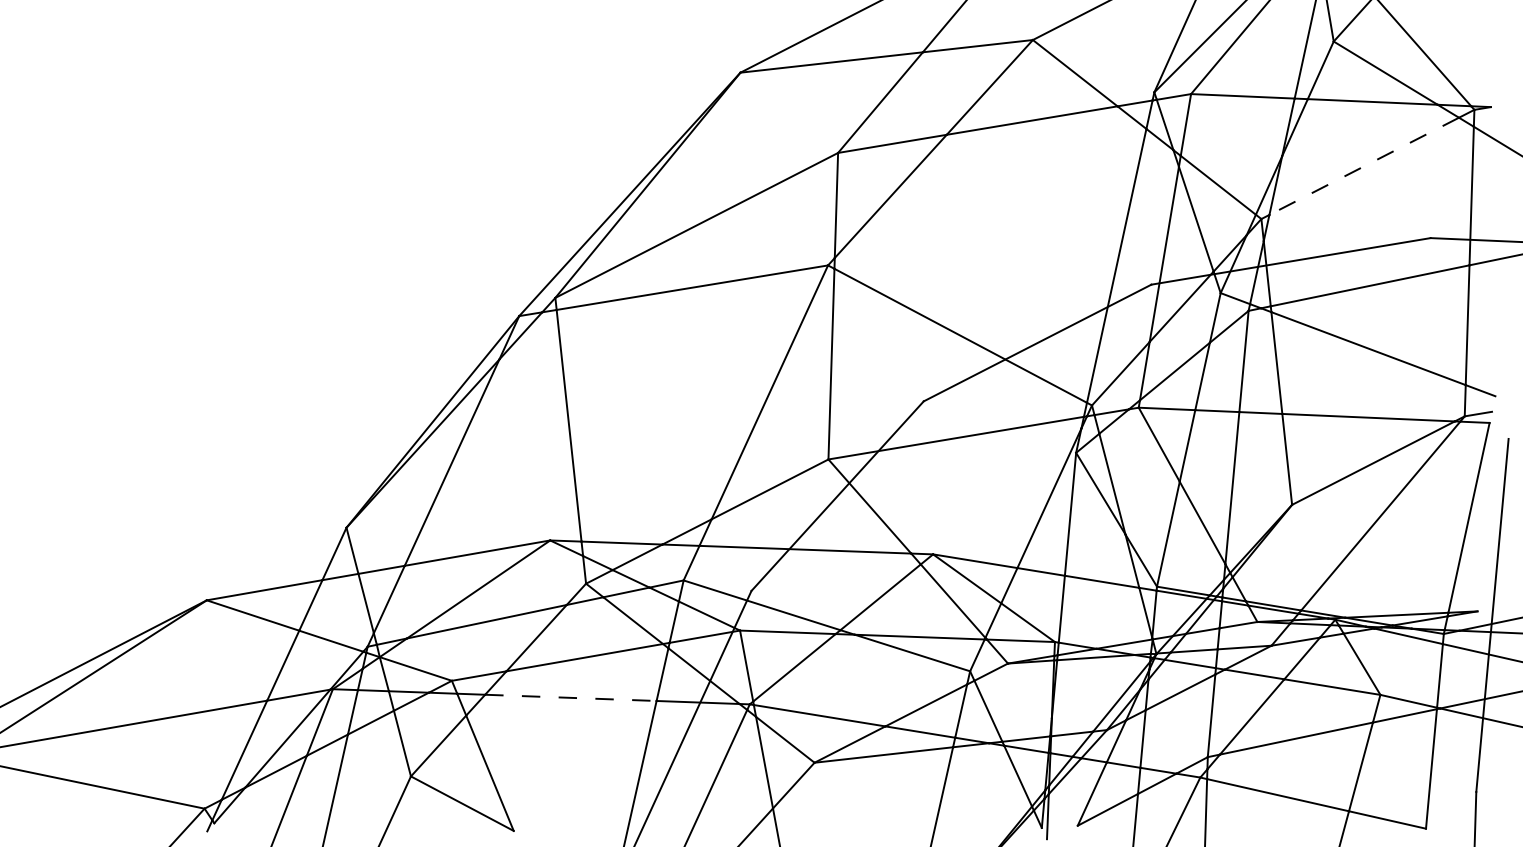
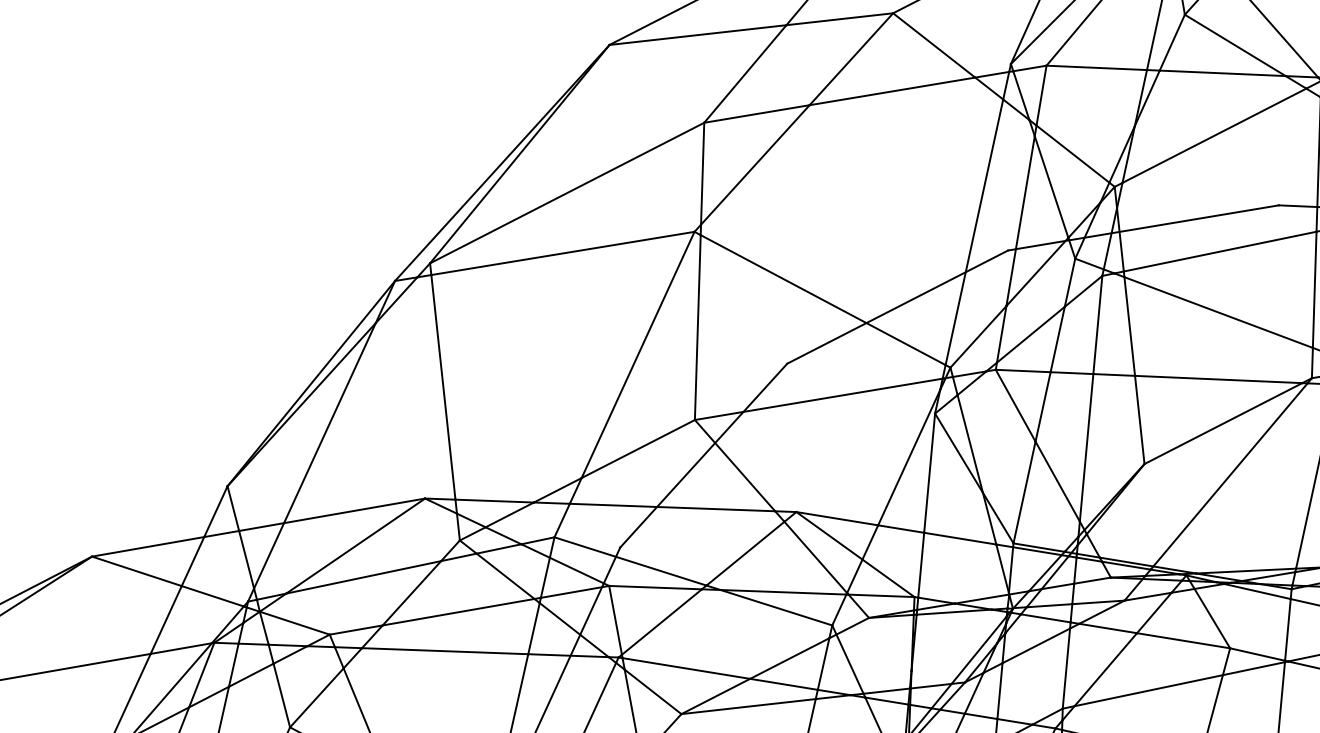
line: (1364, 166) -> (1214, 135), dashed -> solid
line: (570, 697) -> (444, 650), dashed -> solid

